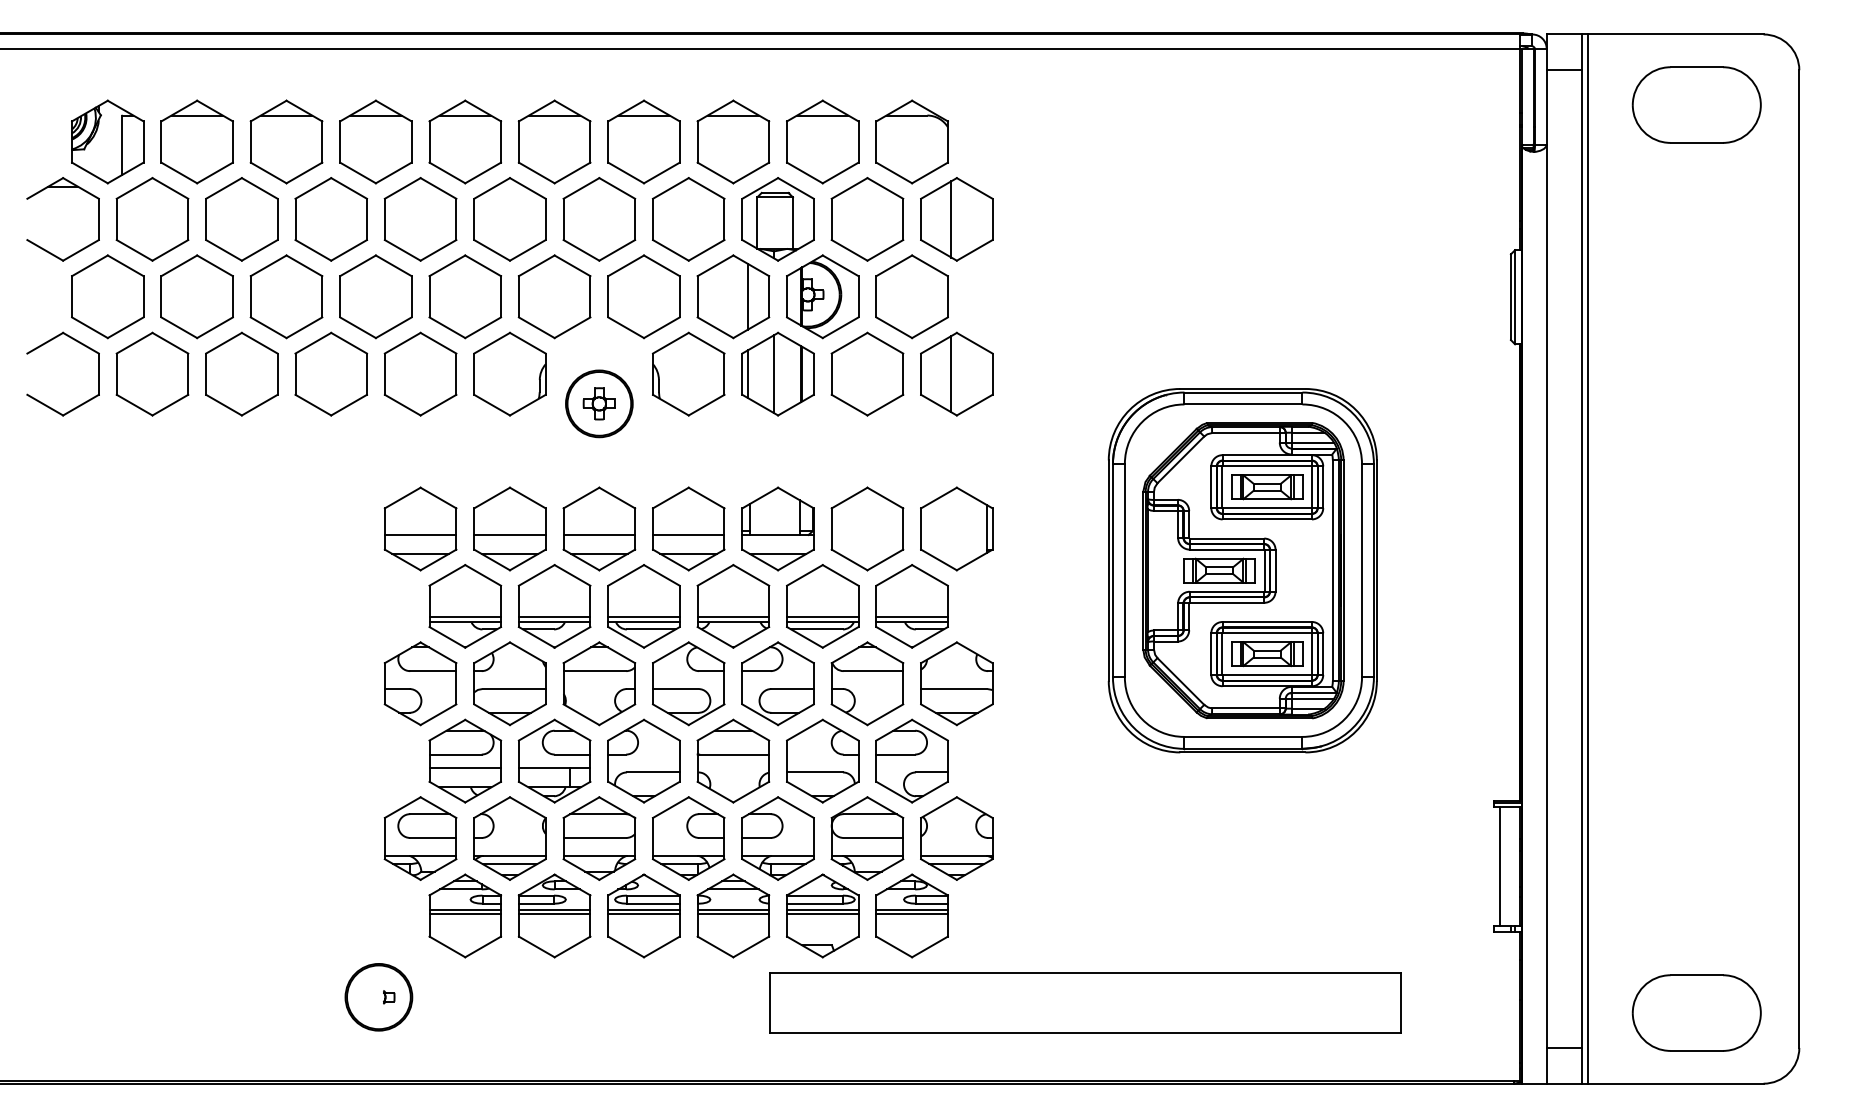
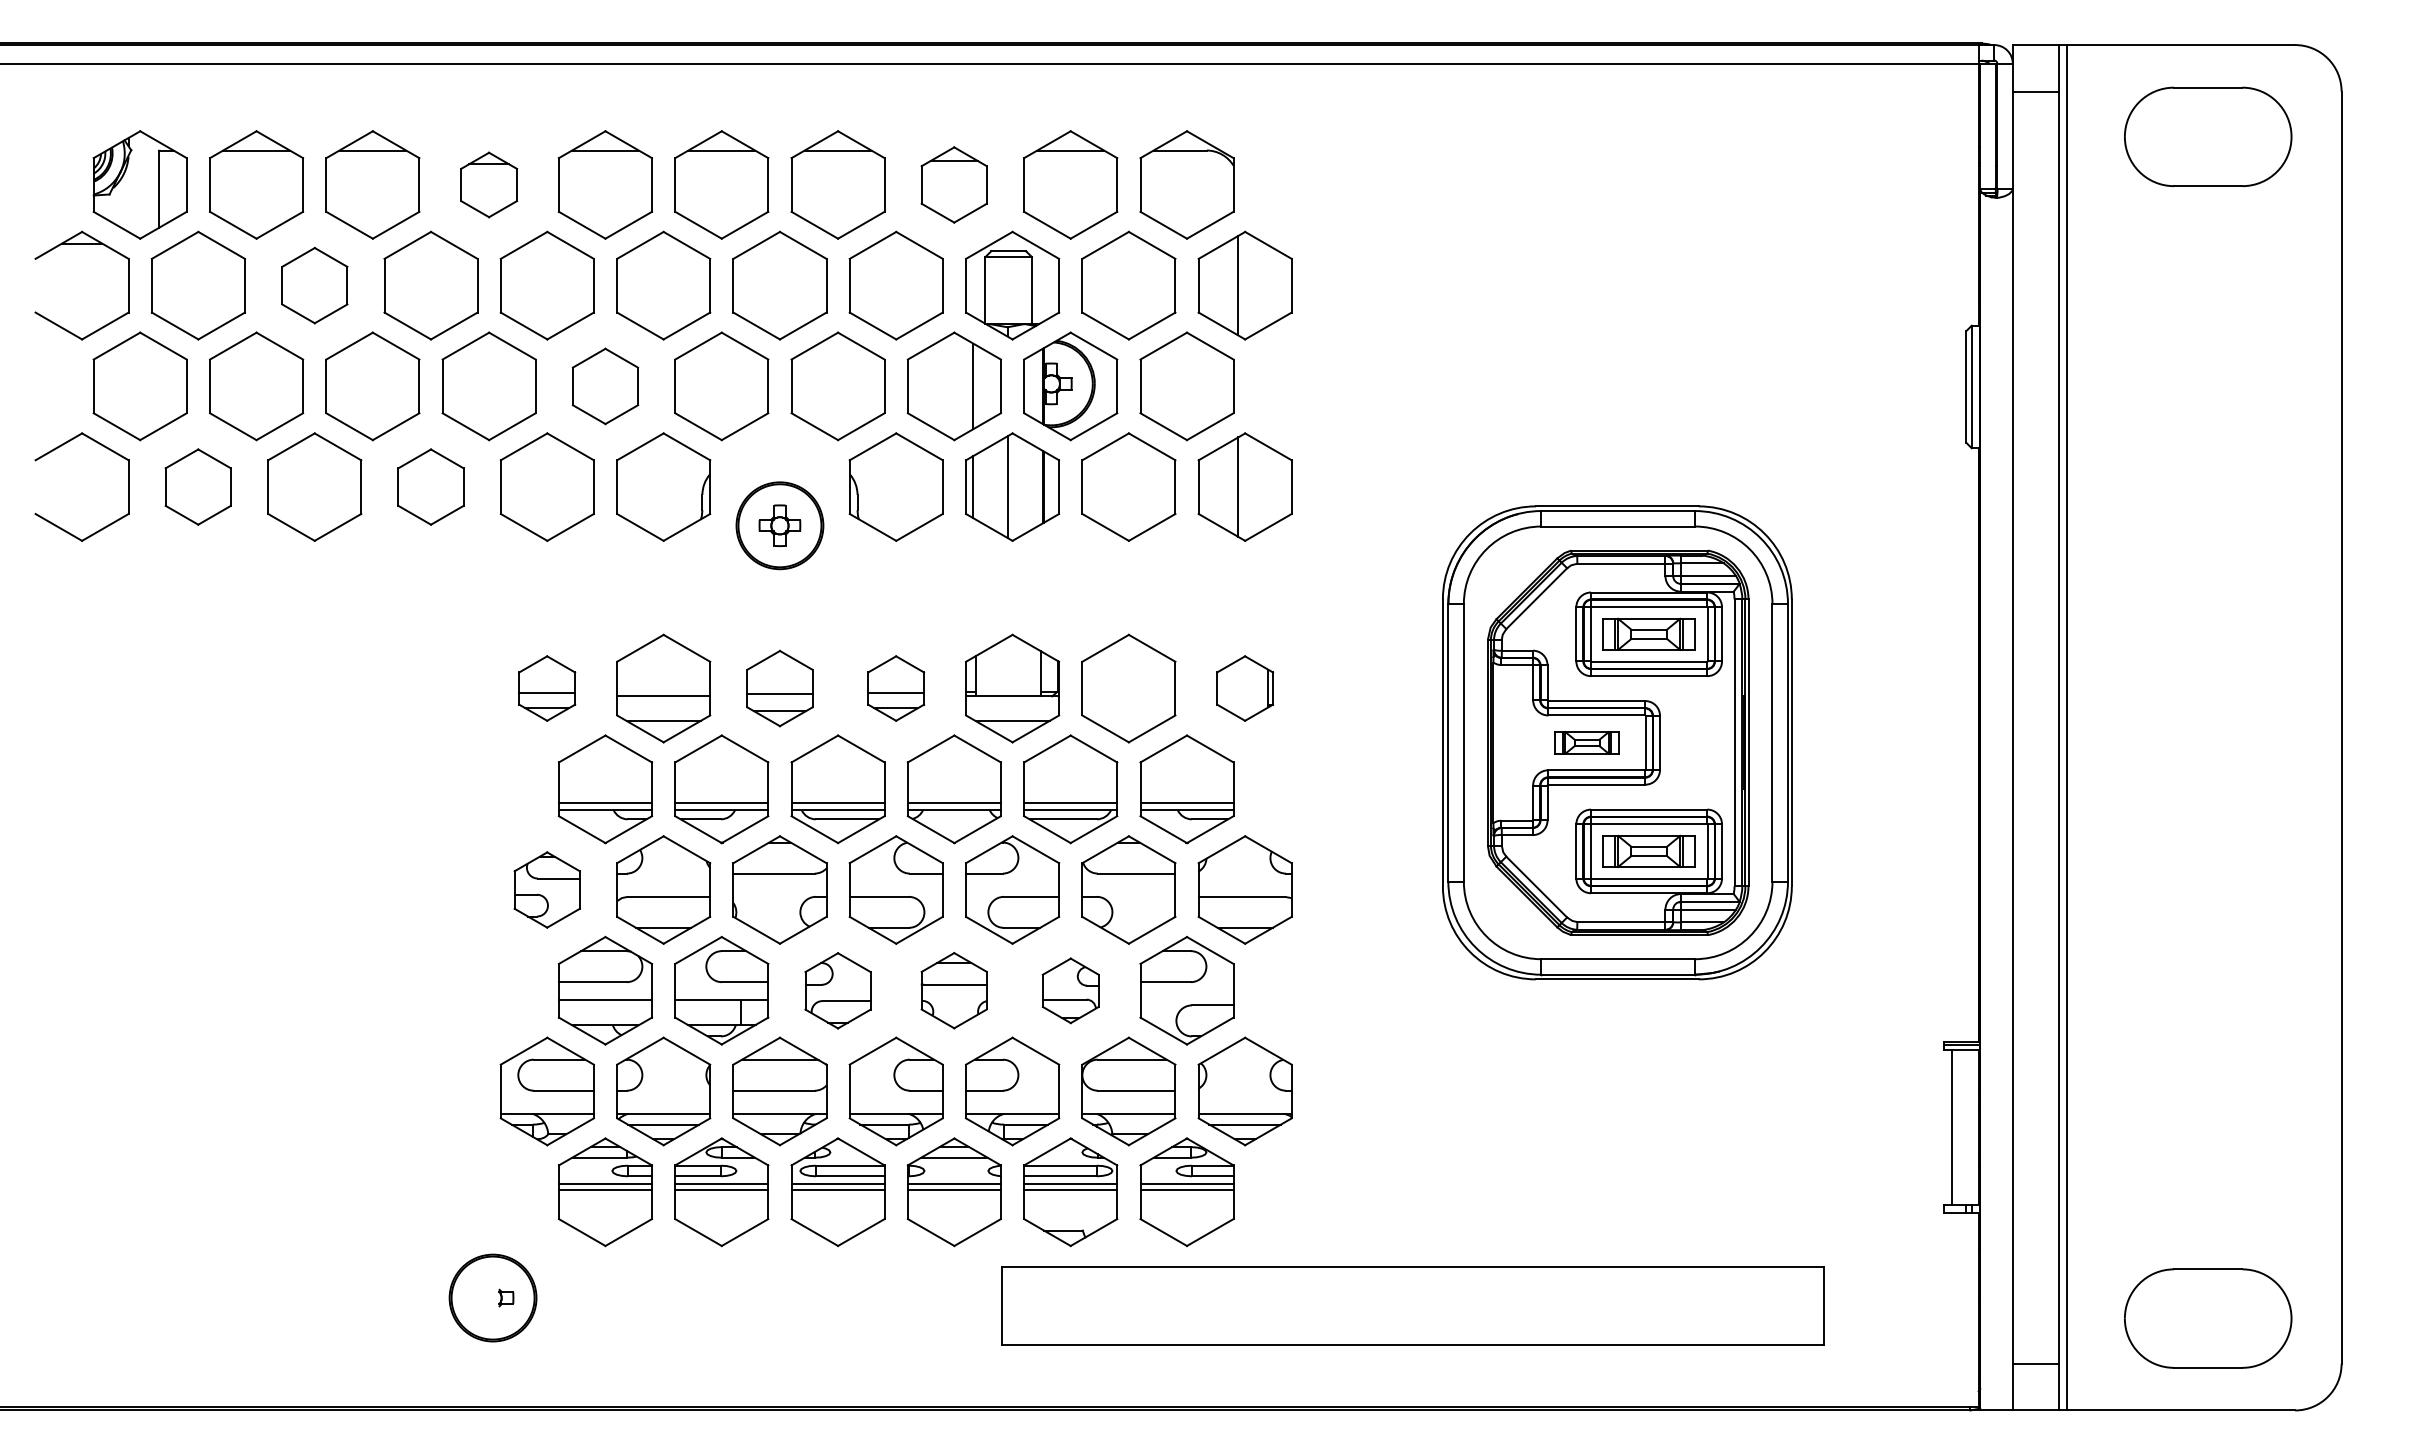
part: (375, 141) -> (488, 184), size x0.6
part: (732, 141) -> (953, 184), size x0.7
part: (241, 219) -> (314, 285), size x0.7
part: (465, 296) -> (605, 386), size x0.7
part: (151, 373) -> (197, 486), size x0.7
part: (330, 373) -> (430, 486), size x0.7
part: (419, 528) -> (546, 688), size x0.6
part: (599, 528) -> (779, 688), size x0.7
part: (688, 528) -> (895, 688), size x0.6
part: (956, 528) -> (1244, 688), size x0.6
part: (1219, 570) -> (1586, 742), size x0.7
part: (419, 683) -> (546, 889), size x0.7
part: (643, 760) -> (837, 990), size x0.7
part: (732, 760) -> (953, 990), size x0.7
part: (822, 760) -> (1070, 990), size x0.6

